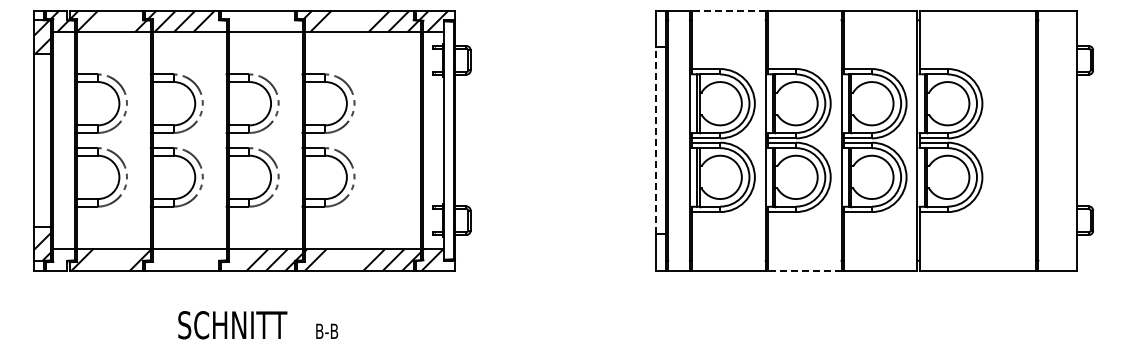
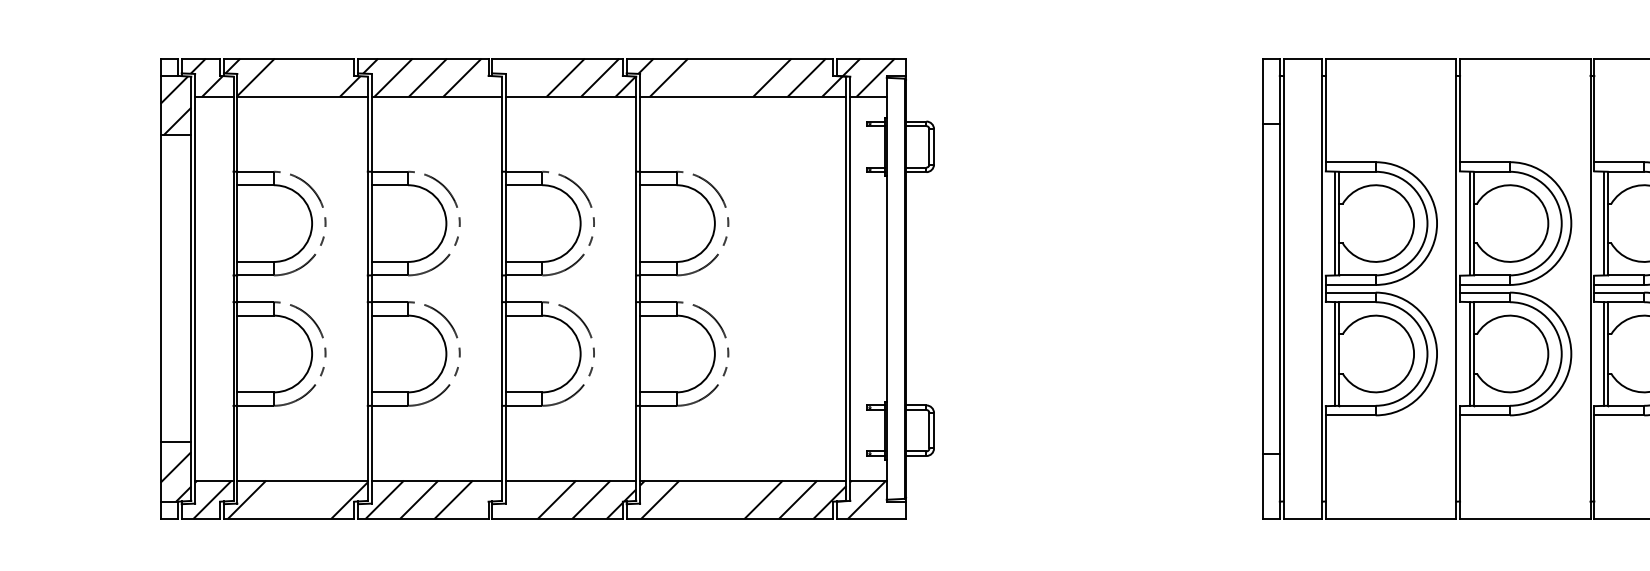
line: (728, 10) -> (1390, 58), dashed -> solid
hatch: (276, 21) -> (590, 78), added
line: (656, 140) -> (1262, 288), dashed -> solid
hatch: (63, 259) -> (213, 499), added
hatch: (179, 259) -> (418, 499), added
line: (804, 270) -> (1524, 518), dashed -> solid

